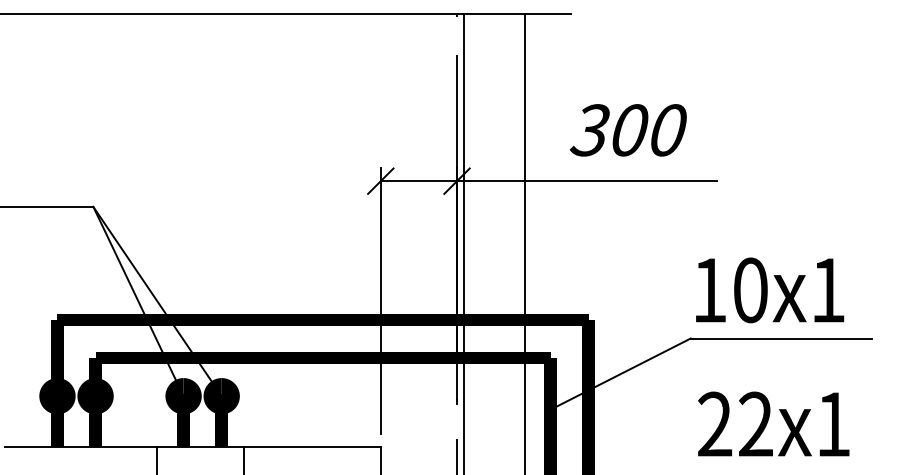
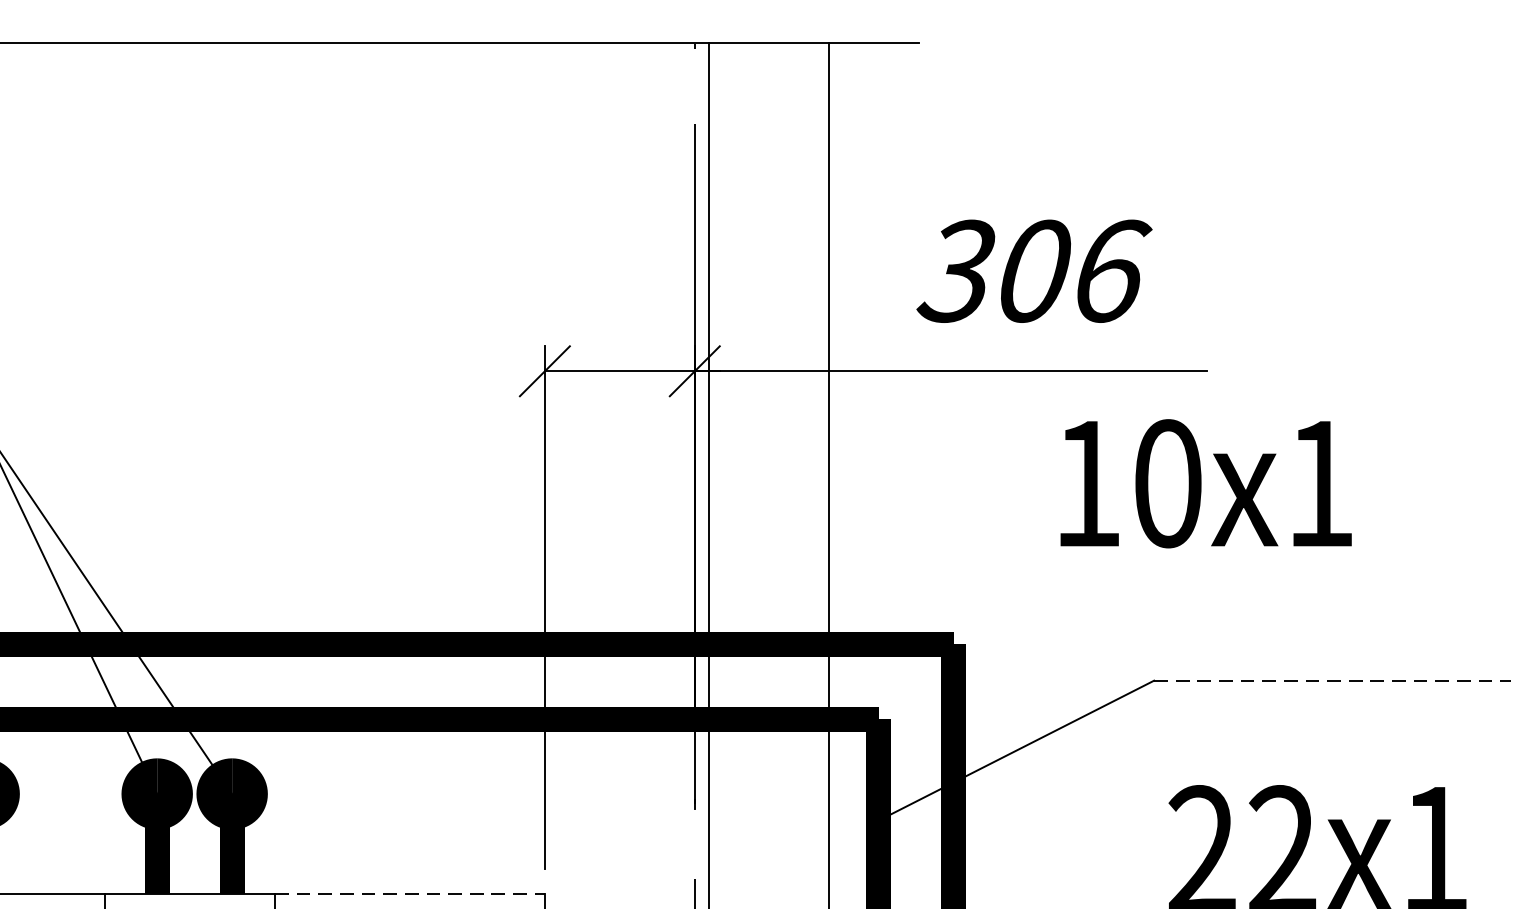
text: (670, 130) -> (1114, 271), 300 -> 306
text: (770, 290) -> (1206, 483), moved
line: (781, 338) -> (1332, 680), solid -> dashed
line: (312, 447) -> (410, 894), solid -> dashed

